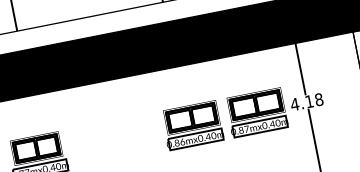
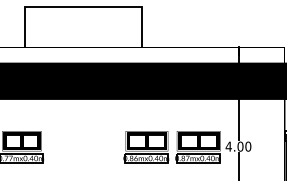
text: (314, 100) -> (244, 146), 4.18 -> 4.00

